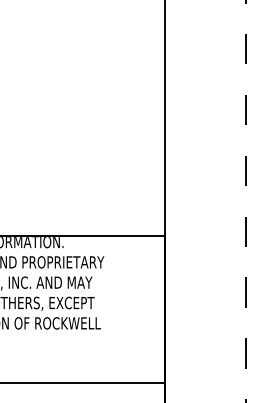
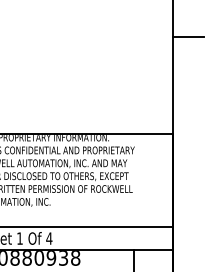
line: (189, 83) -> (188, 37), added

